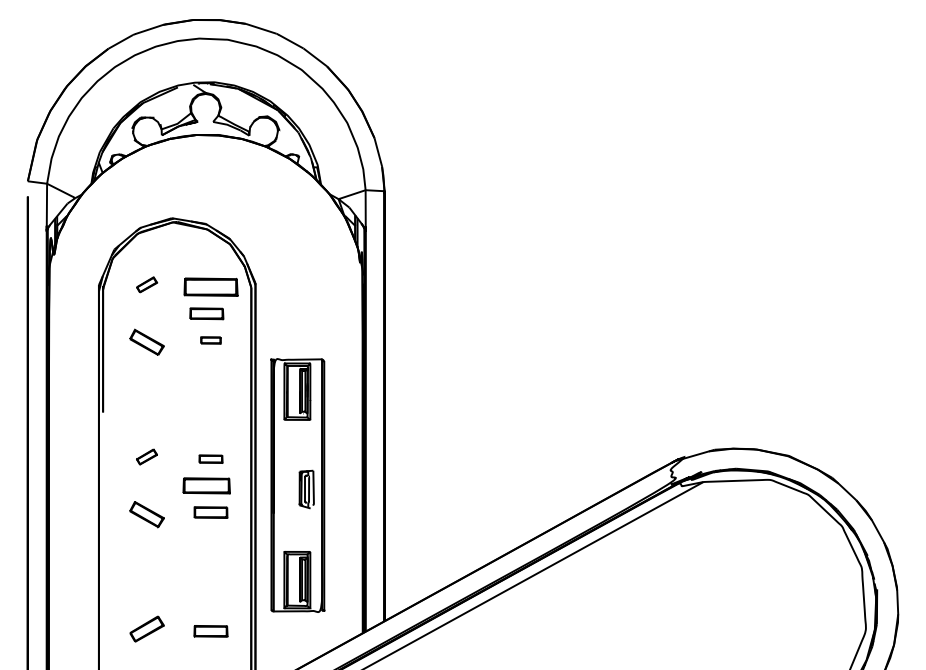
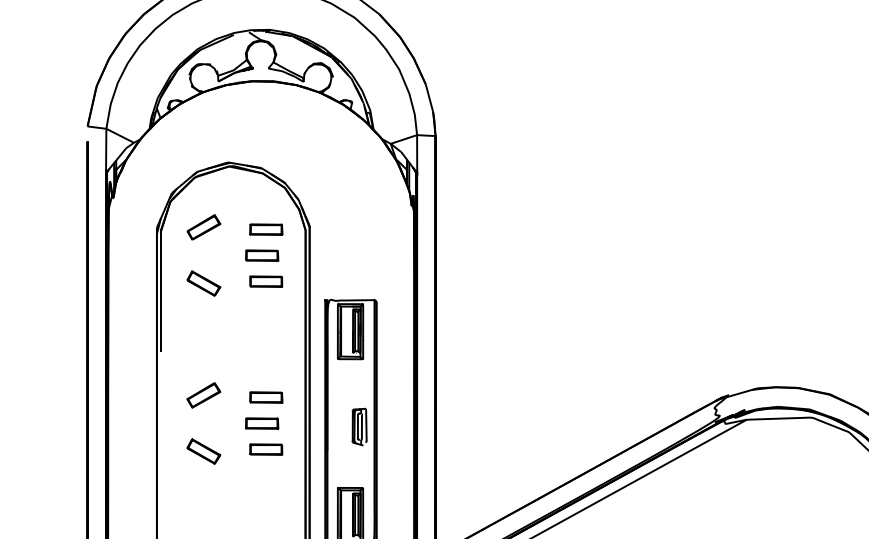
part: (146, 284) -> (203, 227), size x1.67
part: (210, 286) -> (265, 229), size x0.62
part: (210, 340) -> (265, 281), size x1.67
part: (146, 456) -> (203, 394), size x1.67
part: (210, 458) -> (265, 396), size x1.43
part: (206, 485) -> (261, 423), size x0.71

